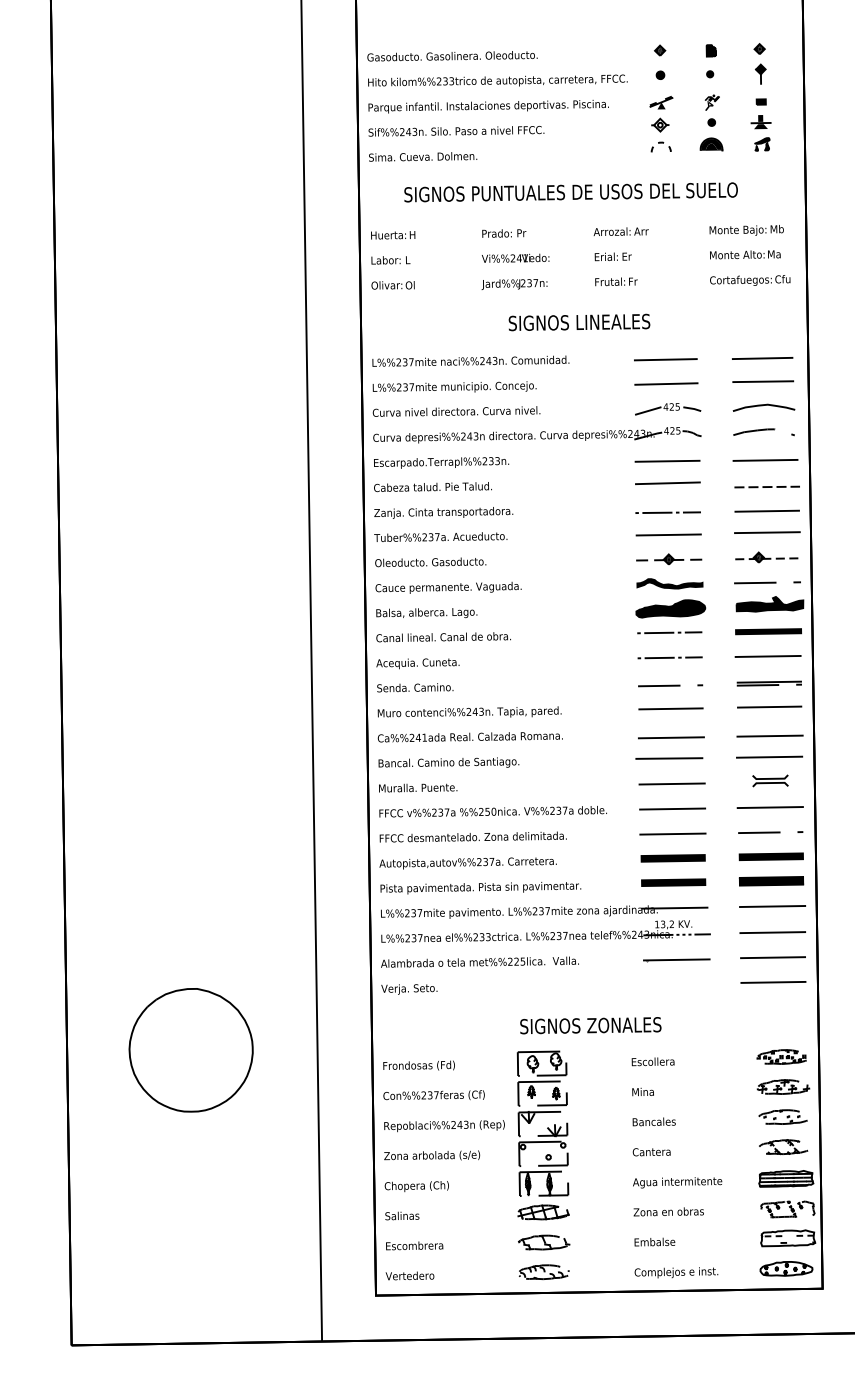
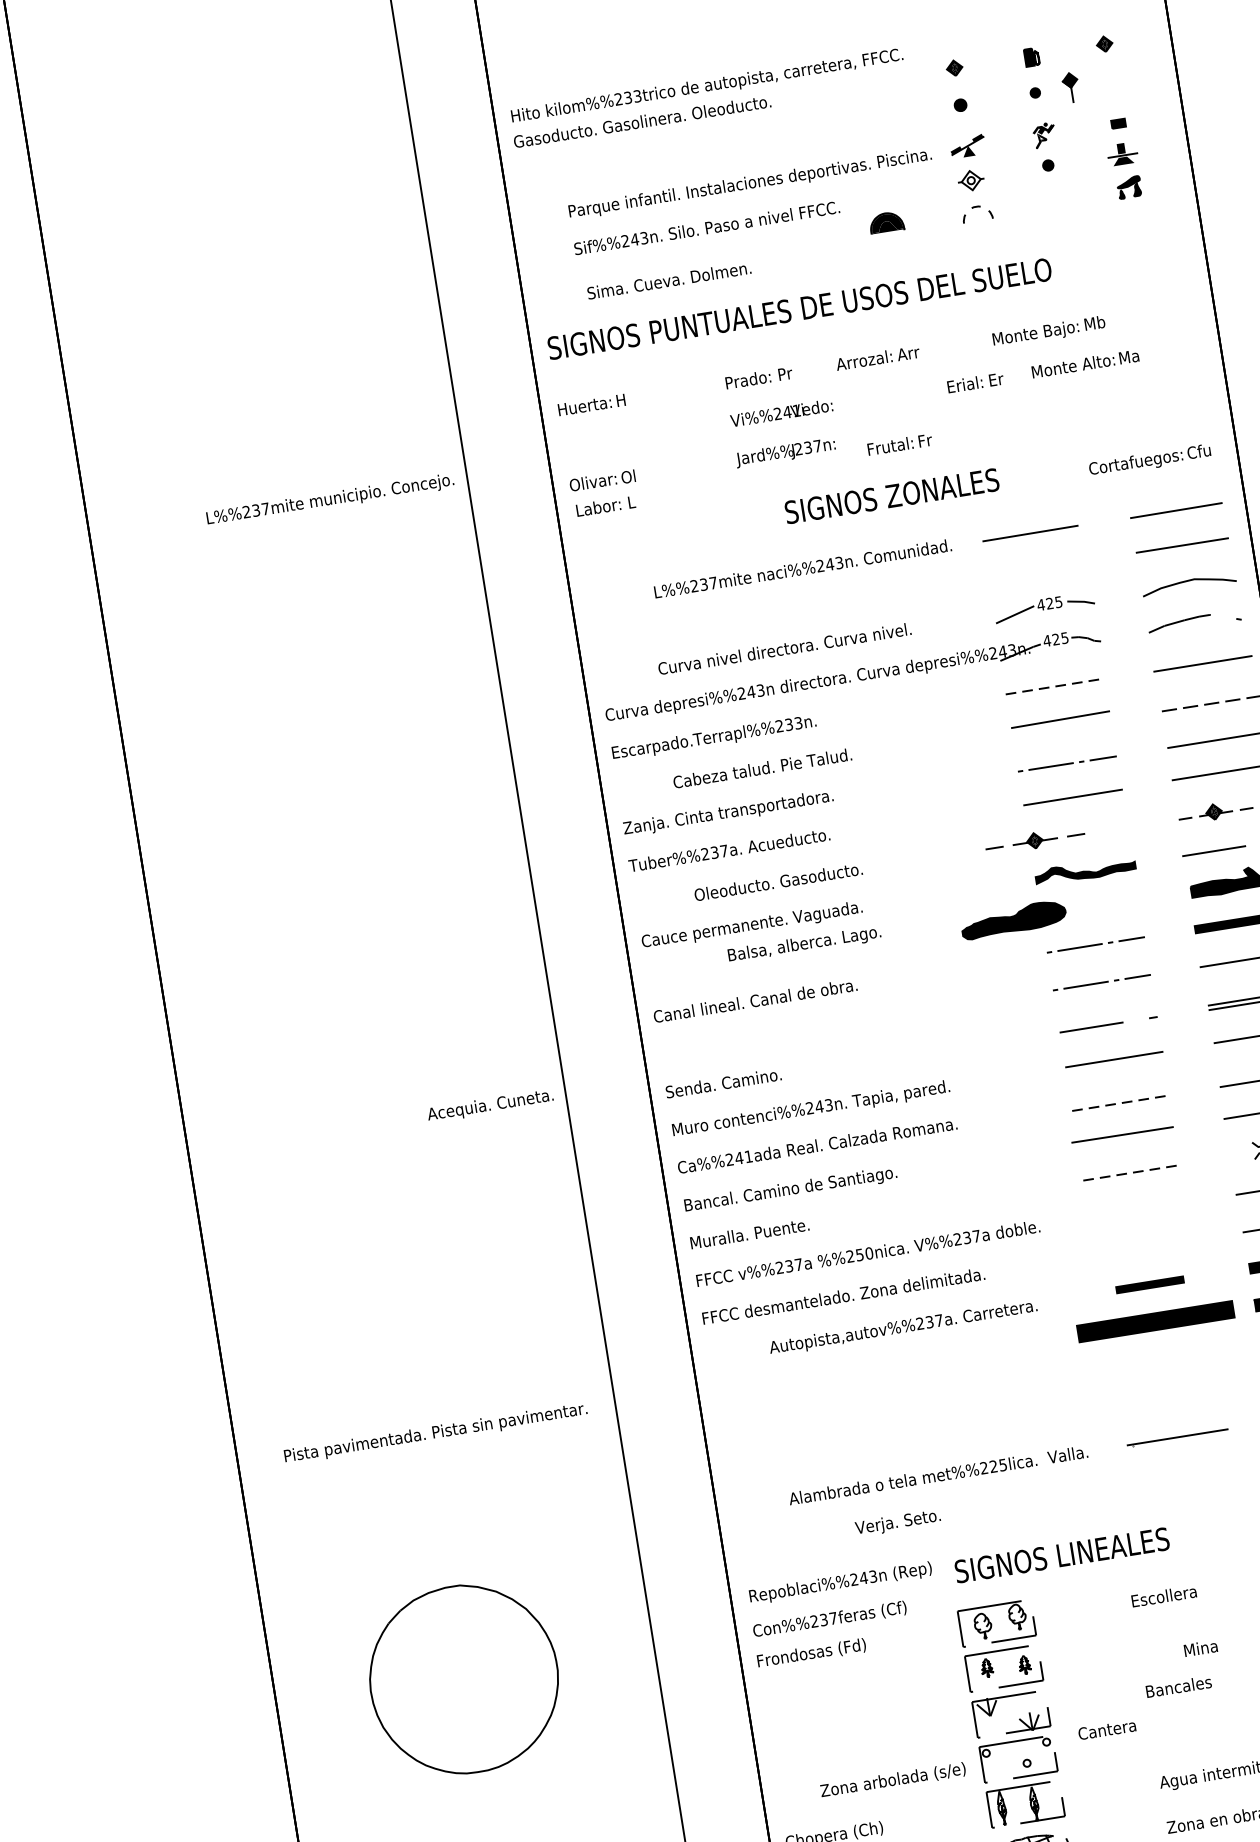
part: (760, 73) -> (1070, 86), moved
text: (497, 80) -> (706, 85), moved
text: (488, 106) -> (749, 183), moved
text: (456, 131) -> (707, 228), moved
part: (711, 144) -> (886, 222), moved
text: (423, 156) -> (669, 280), moved
text: (570, 192) -> (798, 309), moved
text: (746, 230) -> (1048, 331), moved
text: (620, 231) -> (876, 358), moved
text: (745, 254) -> (1085, 363), moved
text: (612, 256) -> (974, 382), moved
text: (390, 260) -> (605, 506), moved
text: (750, 280) -> (1150, 460), moved
text: (616, 281) -> (899, 444), moved
text: (594, 322) -> (914, 492), SIGNOS LINEALES -> SIGNOS ZONALES
text: (470, 360) -> (802, 567), moved
line: (666, 383) -> (1036, 569), removed
text: (454, 386) -> (329, 498), moved
text: (456, 411) -> (784, 648), moved
line: (667, 461) -> (1055, 686), solid -> dashed
text: (432, 487) -> (761, 769), moved
part: (669, 559) -> (1035, 840), moved
text: (430, 562) -> (778, 882), moved
part: (670, 608) -> (1013, 919), moved
text: (426, 613) -> (804, 944), moved
text: (417, 663) -> (489, 1105), moved
line: (671, 737) -> (1121, 1102), solid -> dashed
line: (672, 784) -> (1133, 1173), solid -> dashed
line: (672, 808) -> (1138, 1209), removed
line: (672, 833) -> (1143, 1247), removed
part: (672, 858) -> (1149, 1285), size x0.7
text: (467, 863) -> (902, 1328), moved
part: (673, 882) -> (1155, 1321), size x1.6
text: (480, 888) -> (435, 1434), moved
part: (541, 915) -> (963, 1399), removed
text: (479, 961) -> (937, 1474), moved
text: (409, 989) -> (898, 1523), moved
text: (586, 1025) -> (1055, 1555), SIGNOS ZONALES -> SIGNOS LINEALES
text: (642, 1091) -> (1199, 1647), moved
text: (433, 1095) -> (828, 1619), moved
text: (444, 1126) -> (840, 1583), moved
text: (651, 1152) -> (1106, 1730), moved
text: (432, 1155) -> (893, 1779), moved

